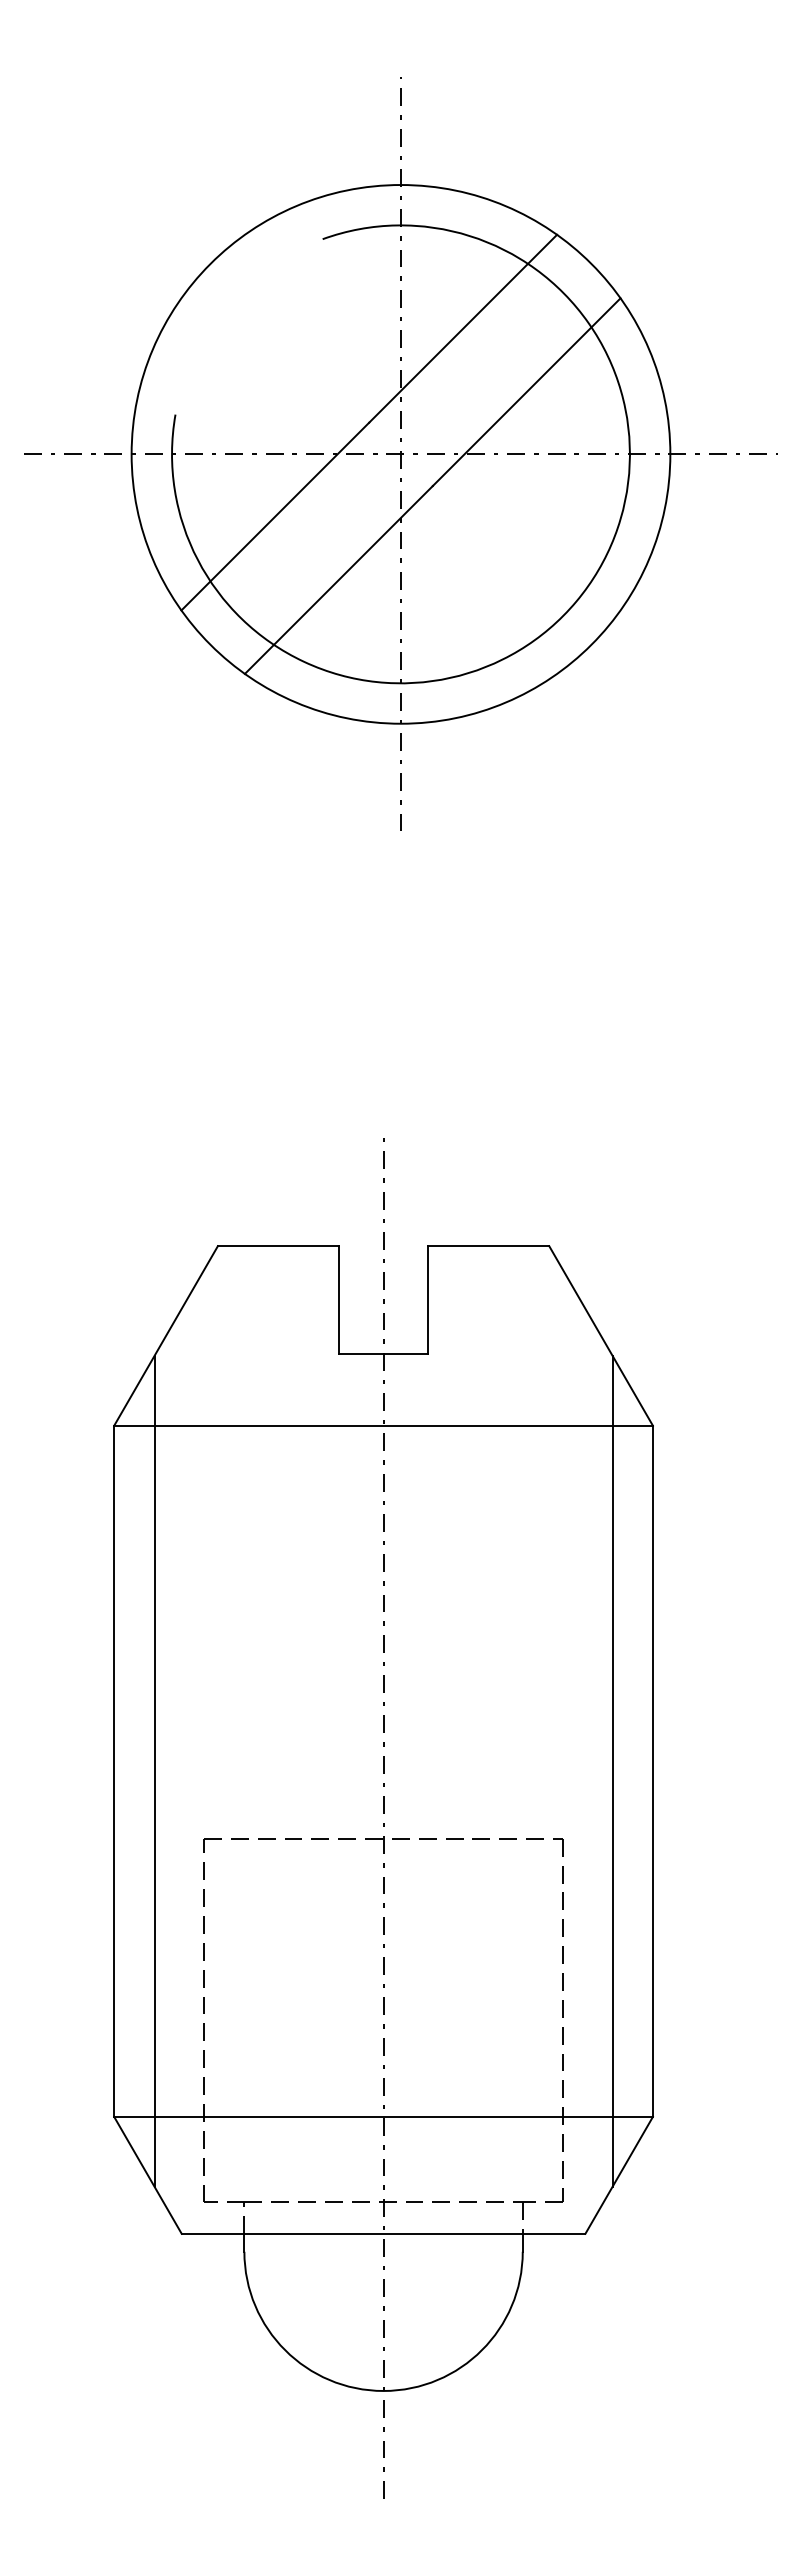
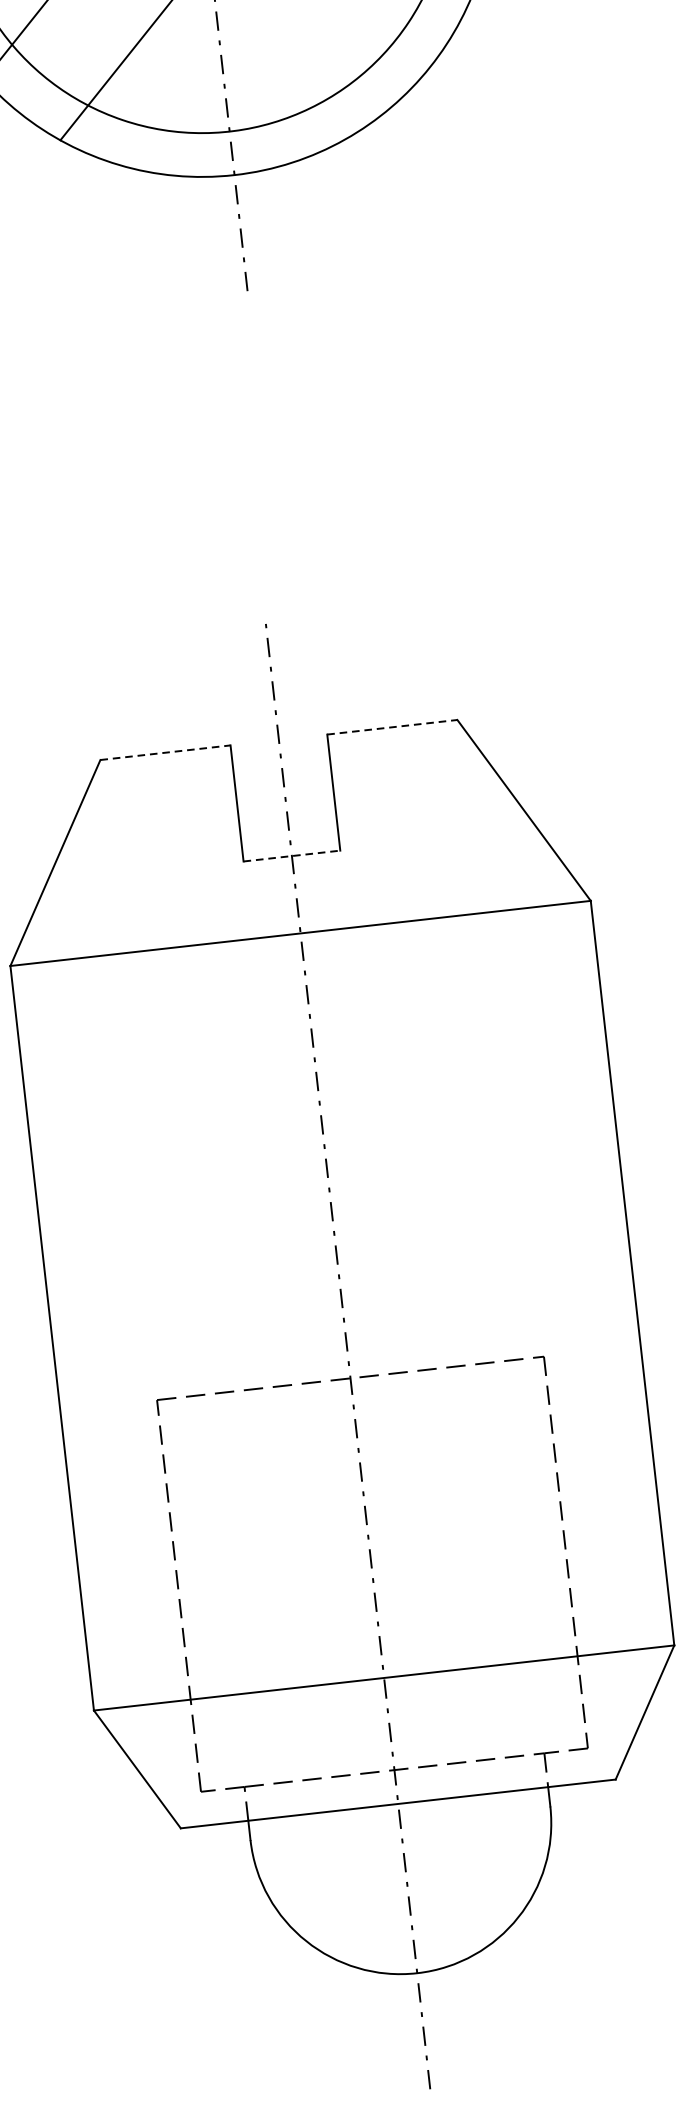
line: (278, 1246) -> (165, 753), solid -> dashed
line: (489, 1246) -> (393, 727), solid -> dashed
line: (383, 1353) -> (291, 855), solid -> dashed
line: (154, 1770) -> (95, 1332), removed
line: (612, 1770) -> (588, 1277), removed

